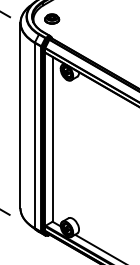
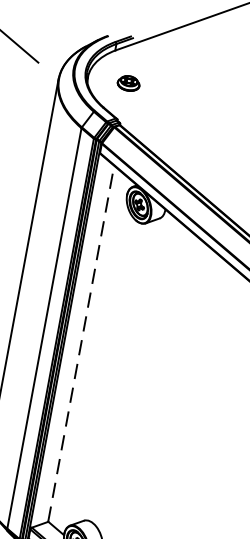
part: (52, 18) -> (129, 82), size x0.7
line: (52, 138) -> (81, 341), solid -> dashed

